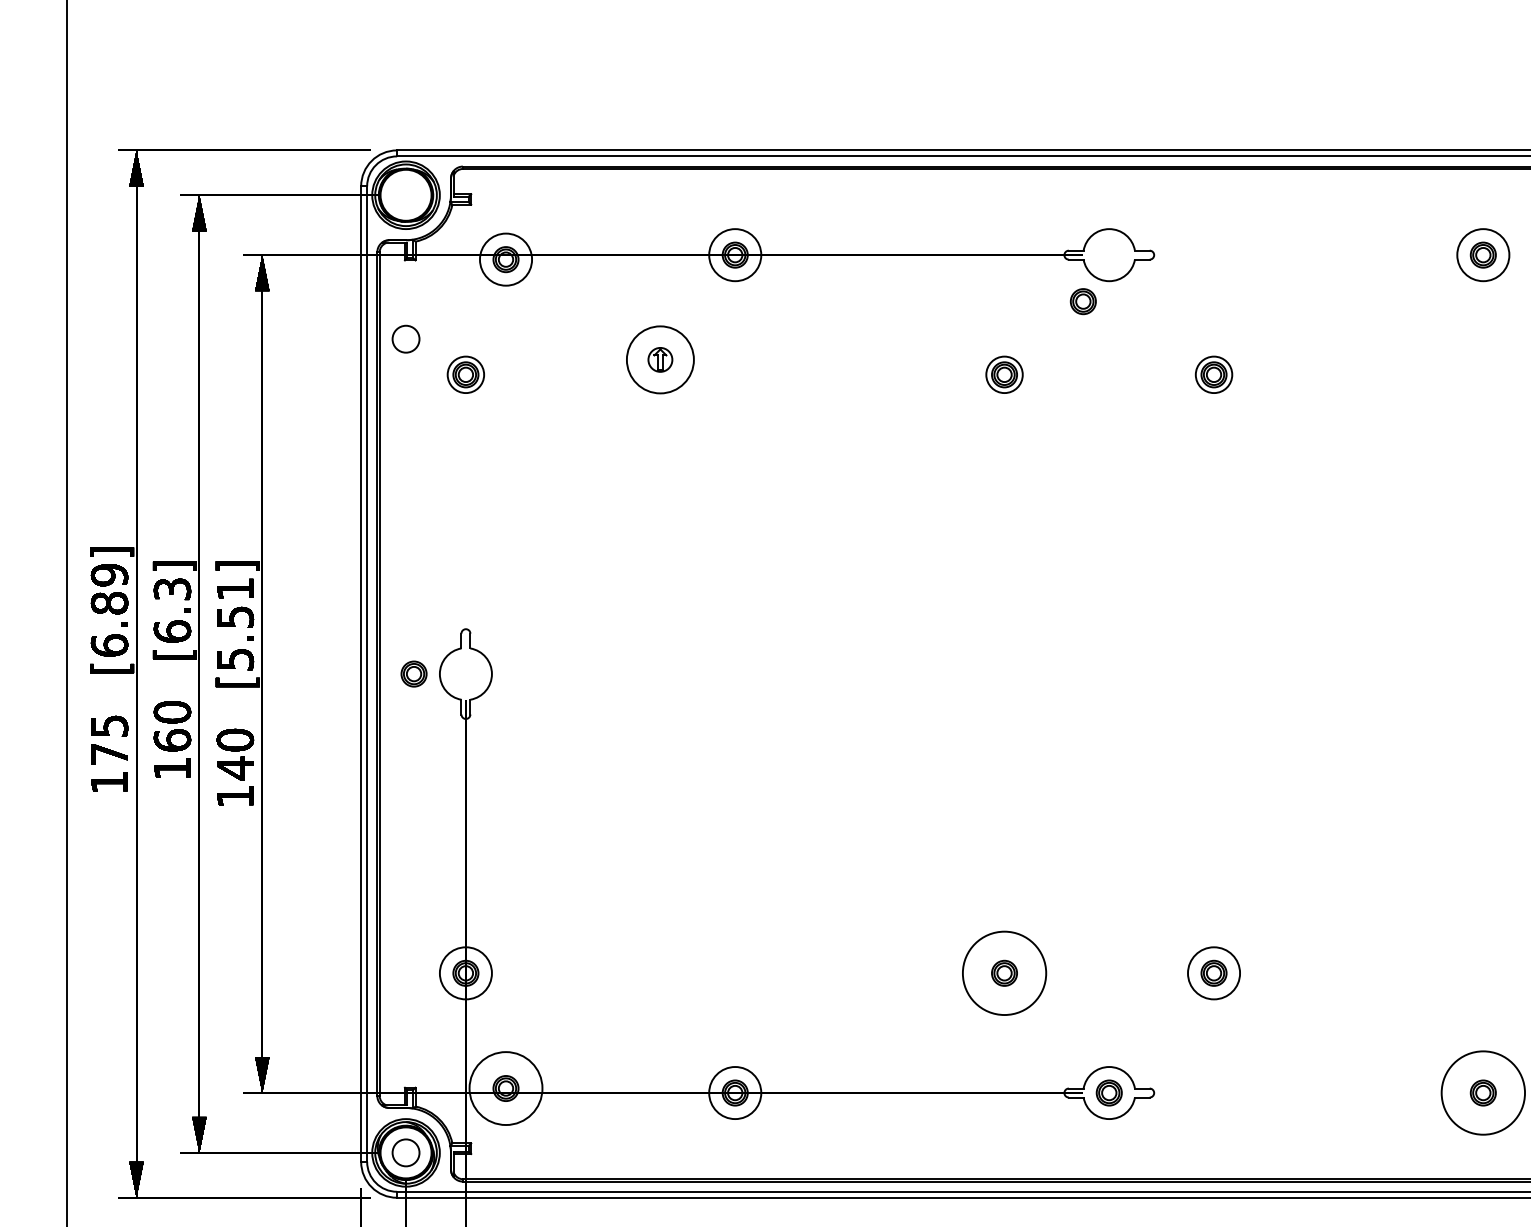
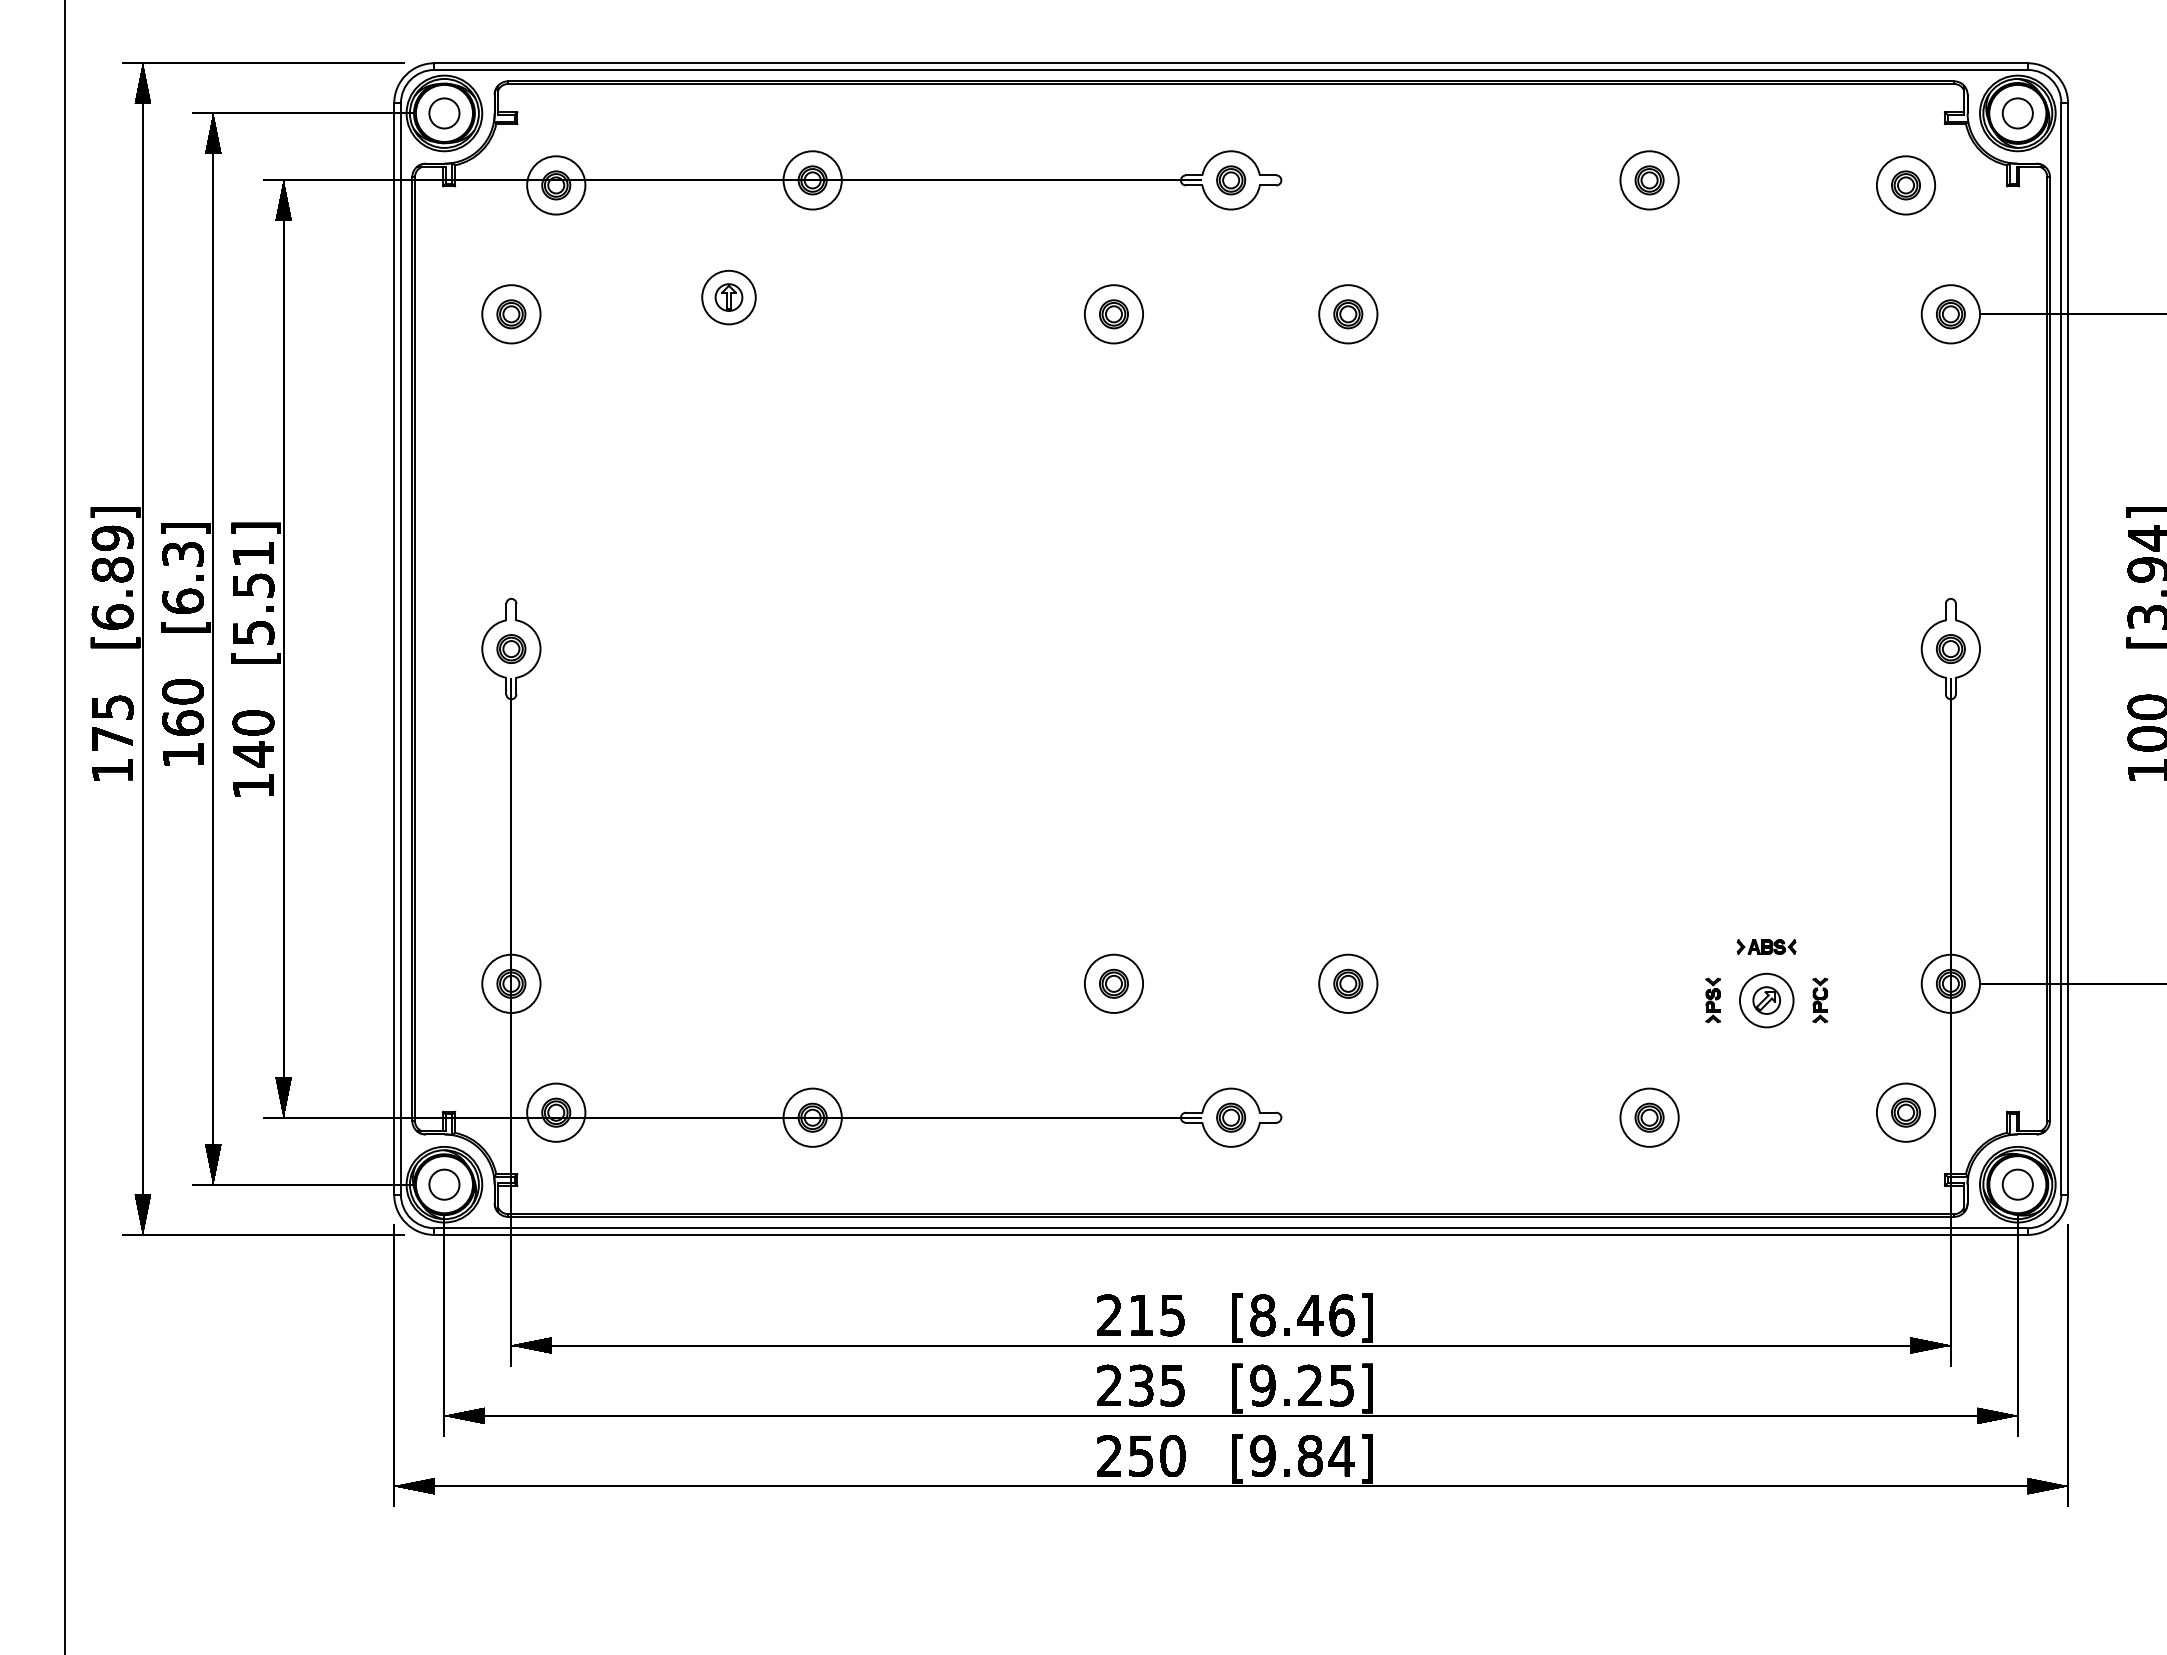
part: (1083, 301) -> (1231, 180), moved
circle: (406, 339) -> (444, 113), moved
circle: (659, 359) -> (728, 297), size x0.71
circle: (465, 375) -> (511, 314), size x1.43
circle: (1004, 375) -> (1113, 314), size x1.43
circle: (1214, 375) -> (1348, 314), size x1.43
part: (414, 673) -> (511, 648), moved
circle: (1004, 973) -> (1113, 983), size x0.62
circle: (506, 1088) -> (556, 1112), size x0.71
circle: (1483, 1092) -> (1649, 1117), size x0.62

